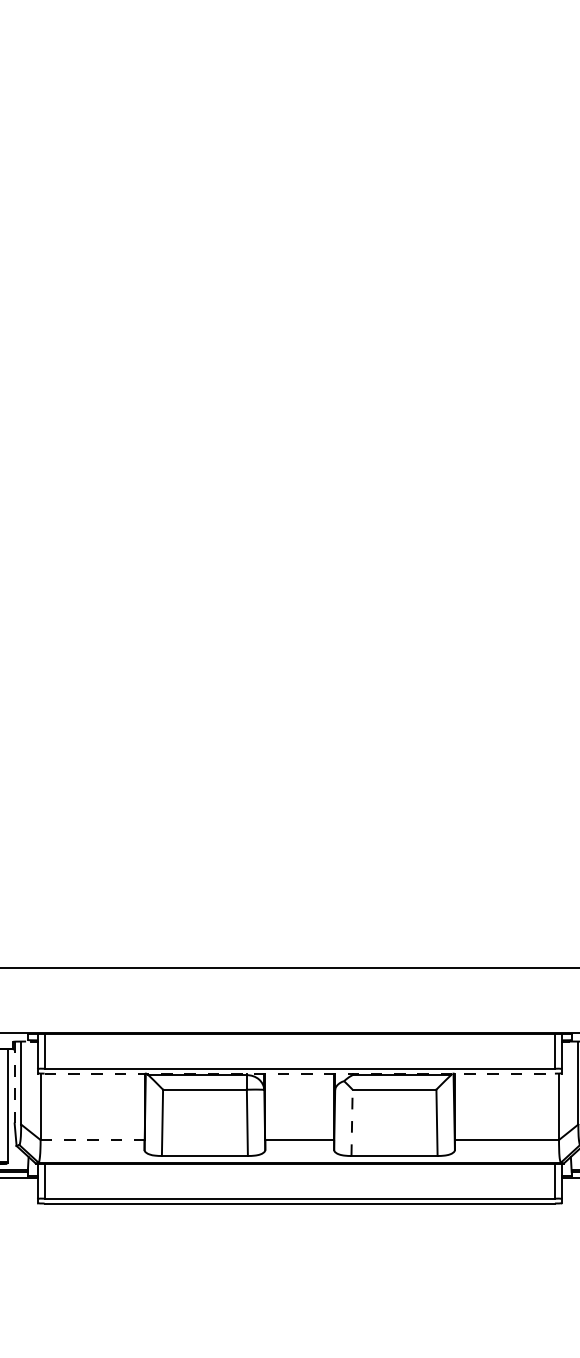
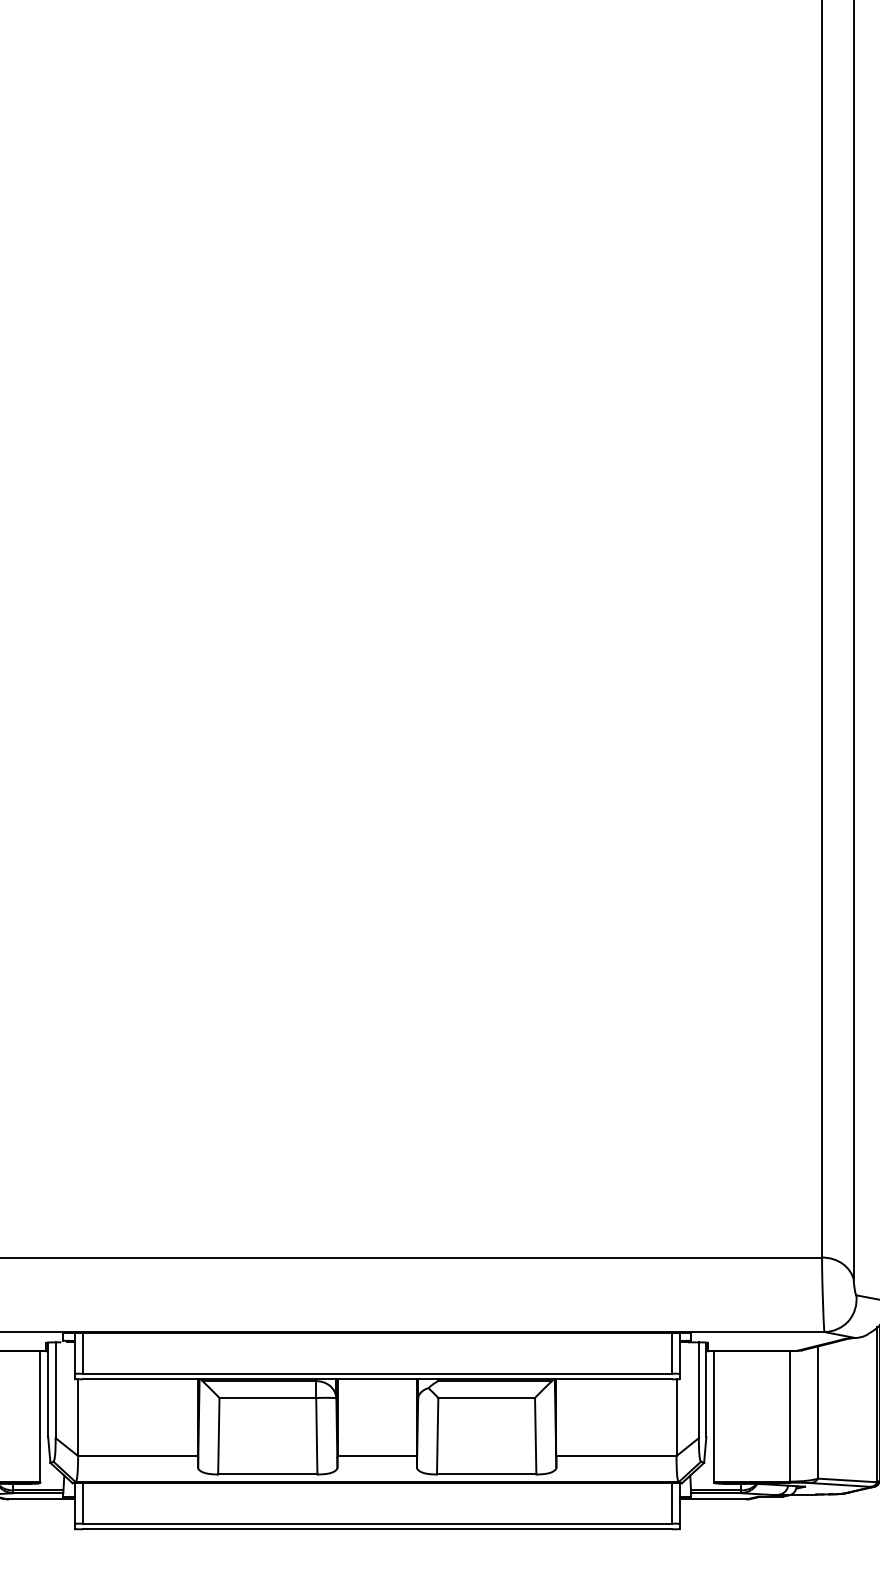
line: (299, 1073) -> (377, 1379), dashed -> solid
line: (14, 1083) -> (48, 1390), dashed -> solid
line: (351, 1122) -> (437, 1435), dashed -> solid
line: (92, 1140) -> (138, 1456), dashed -> solid

